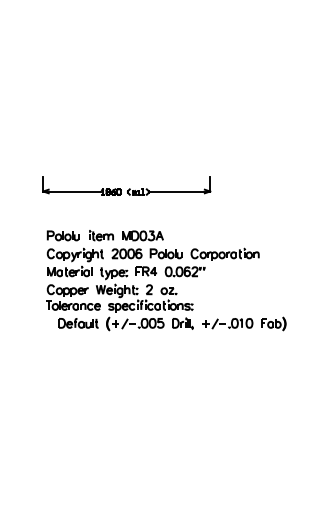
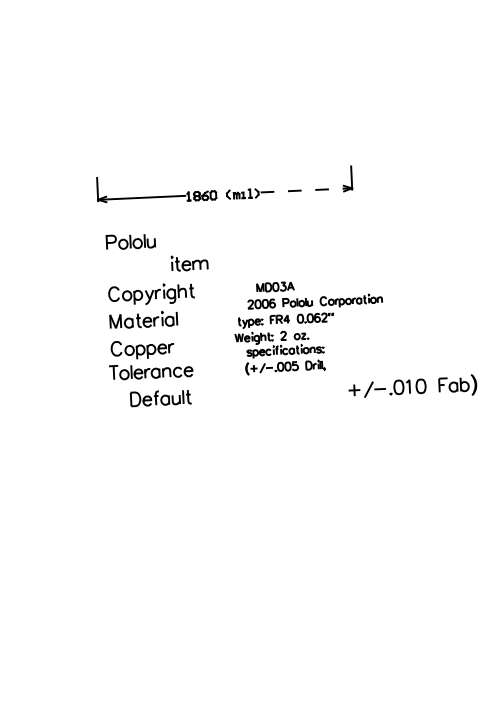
line: (180, 191) -> (306, 190), solid -> dashed
part: (62, 235) -> (129, 241), moved
part: (177, 280) -> (308, 326), size x0.6

